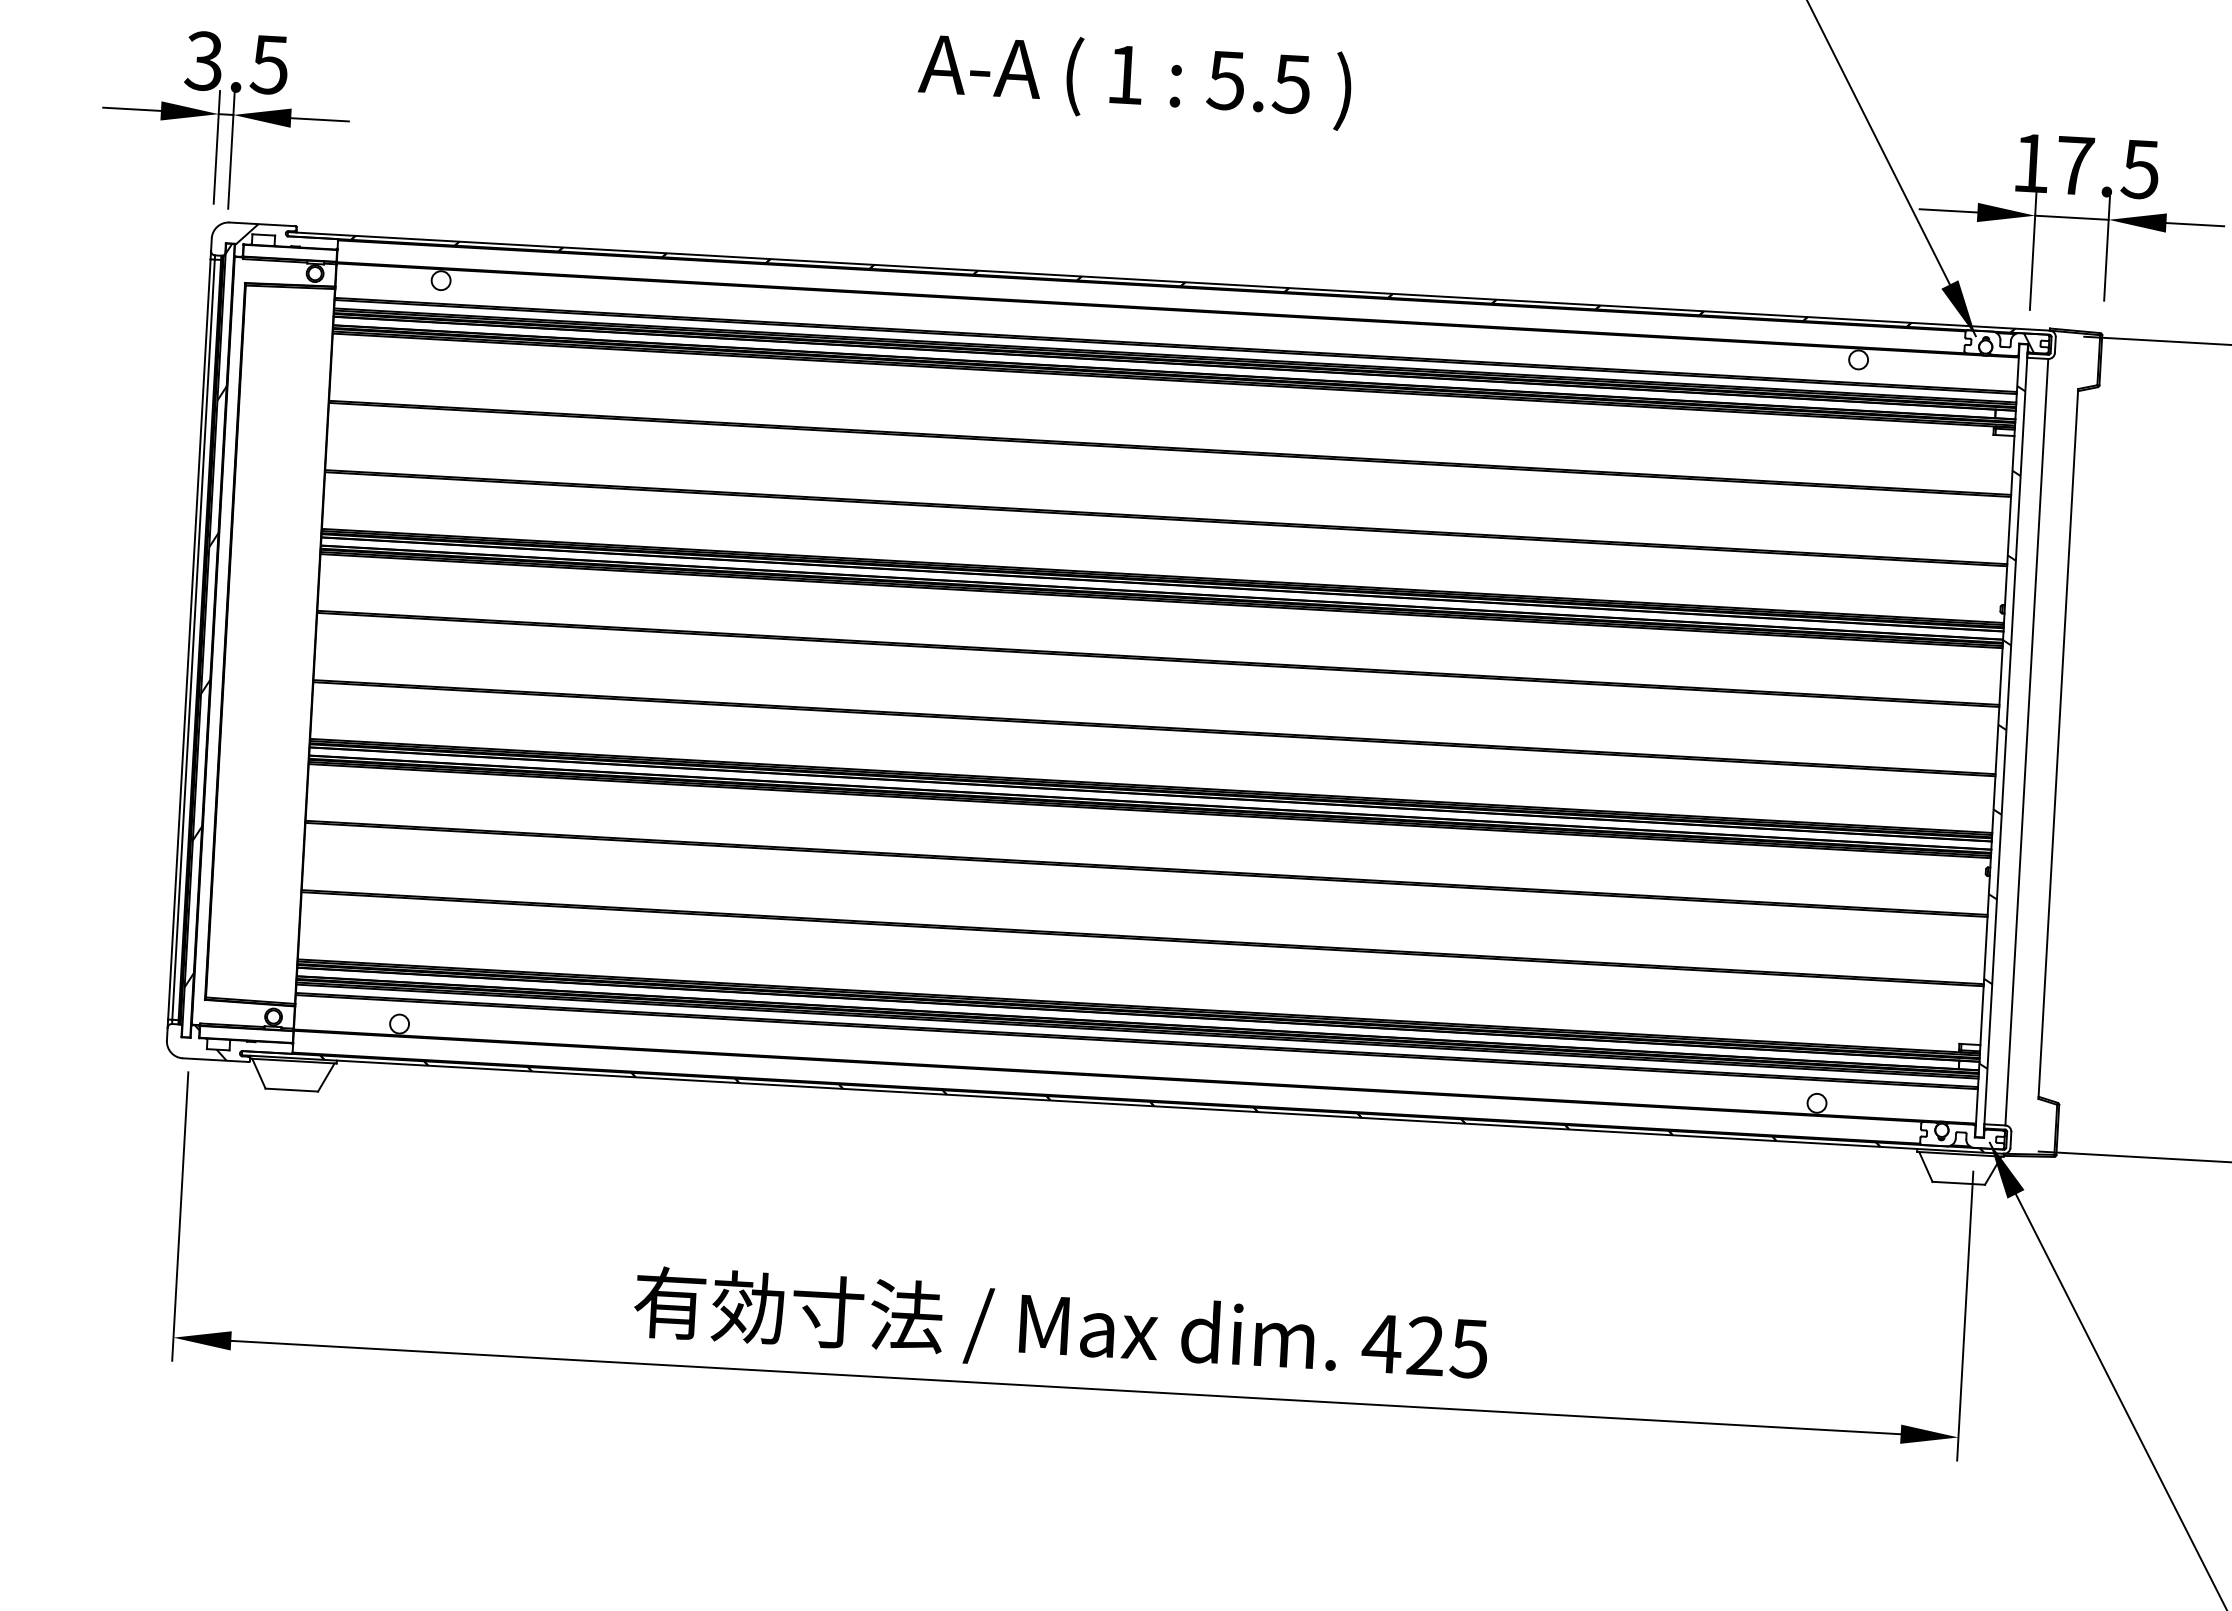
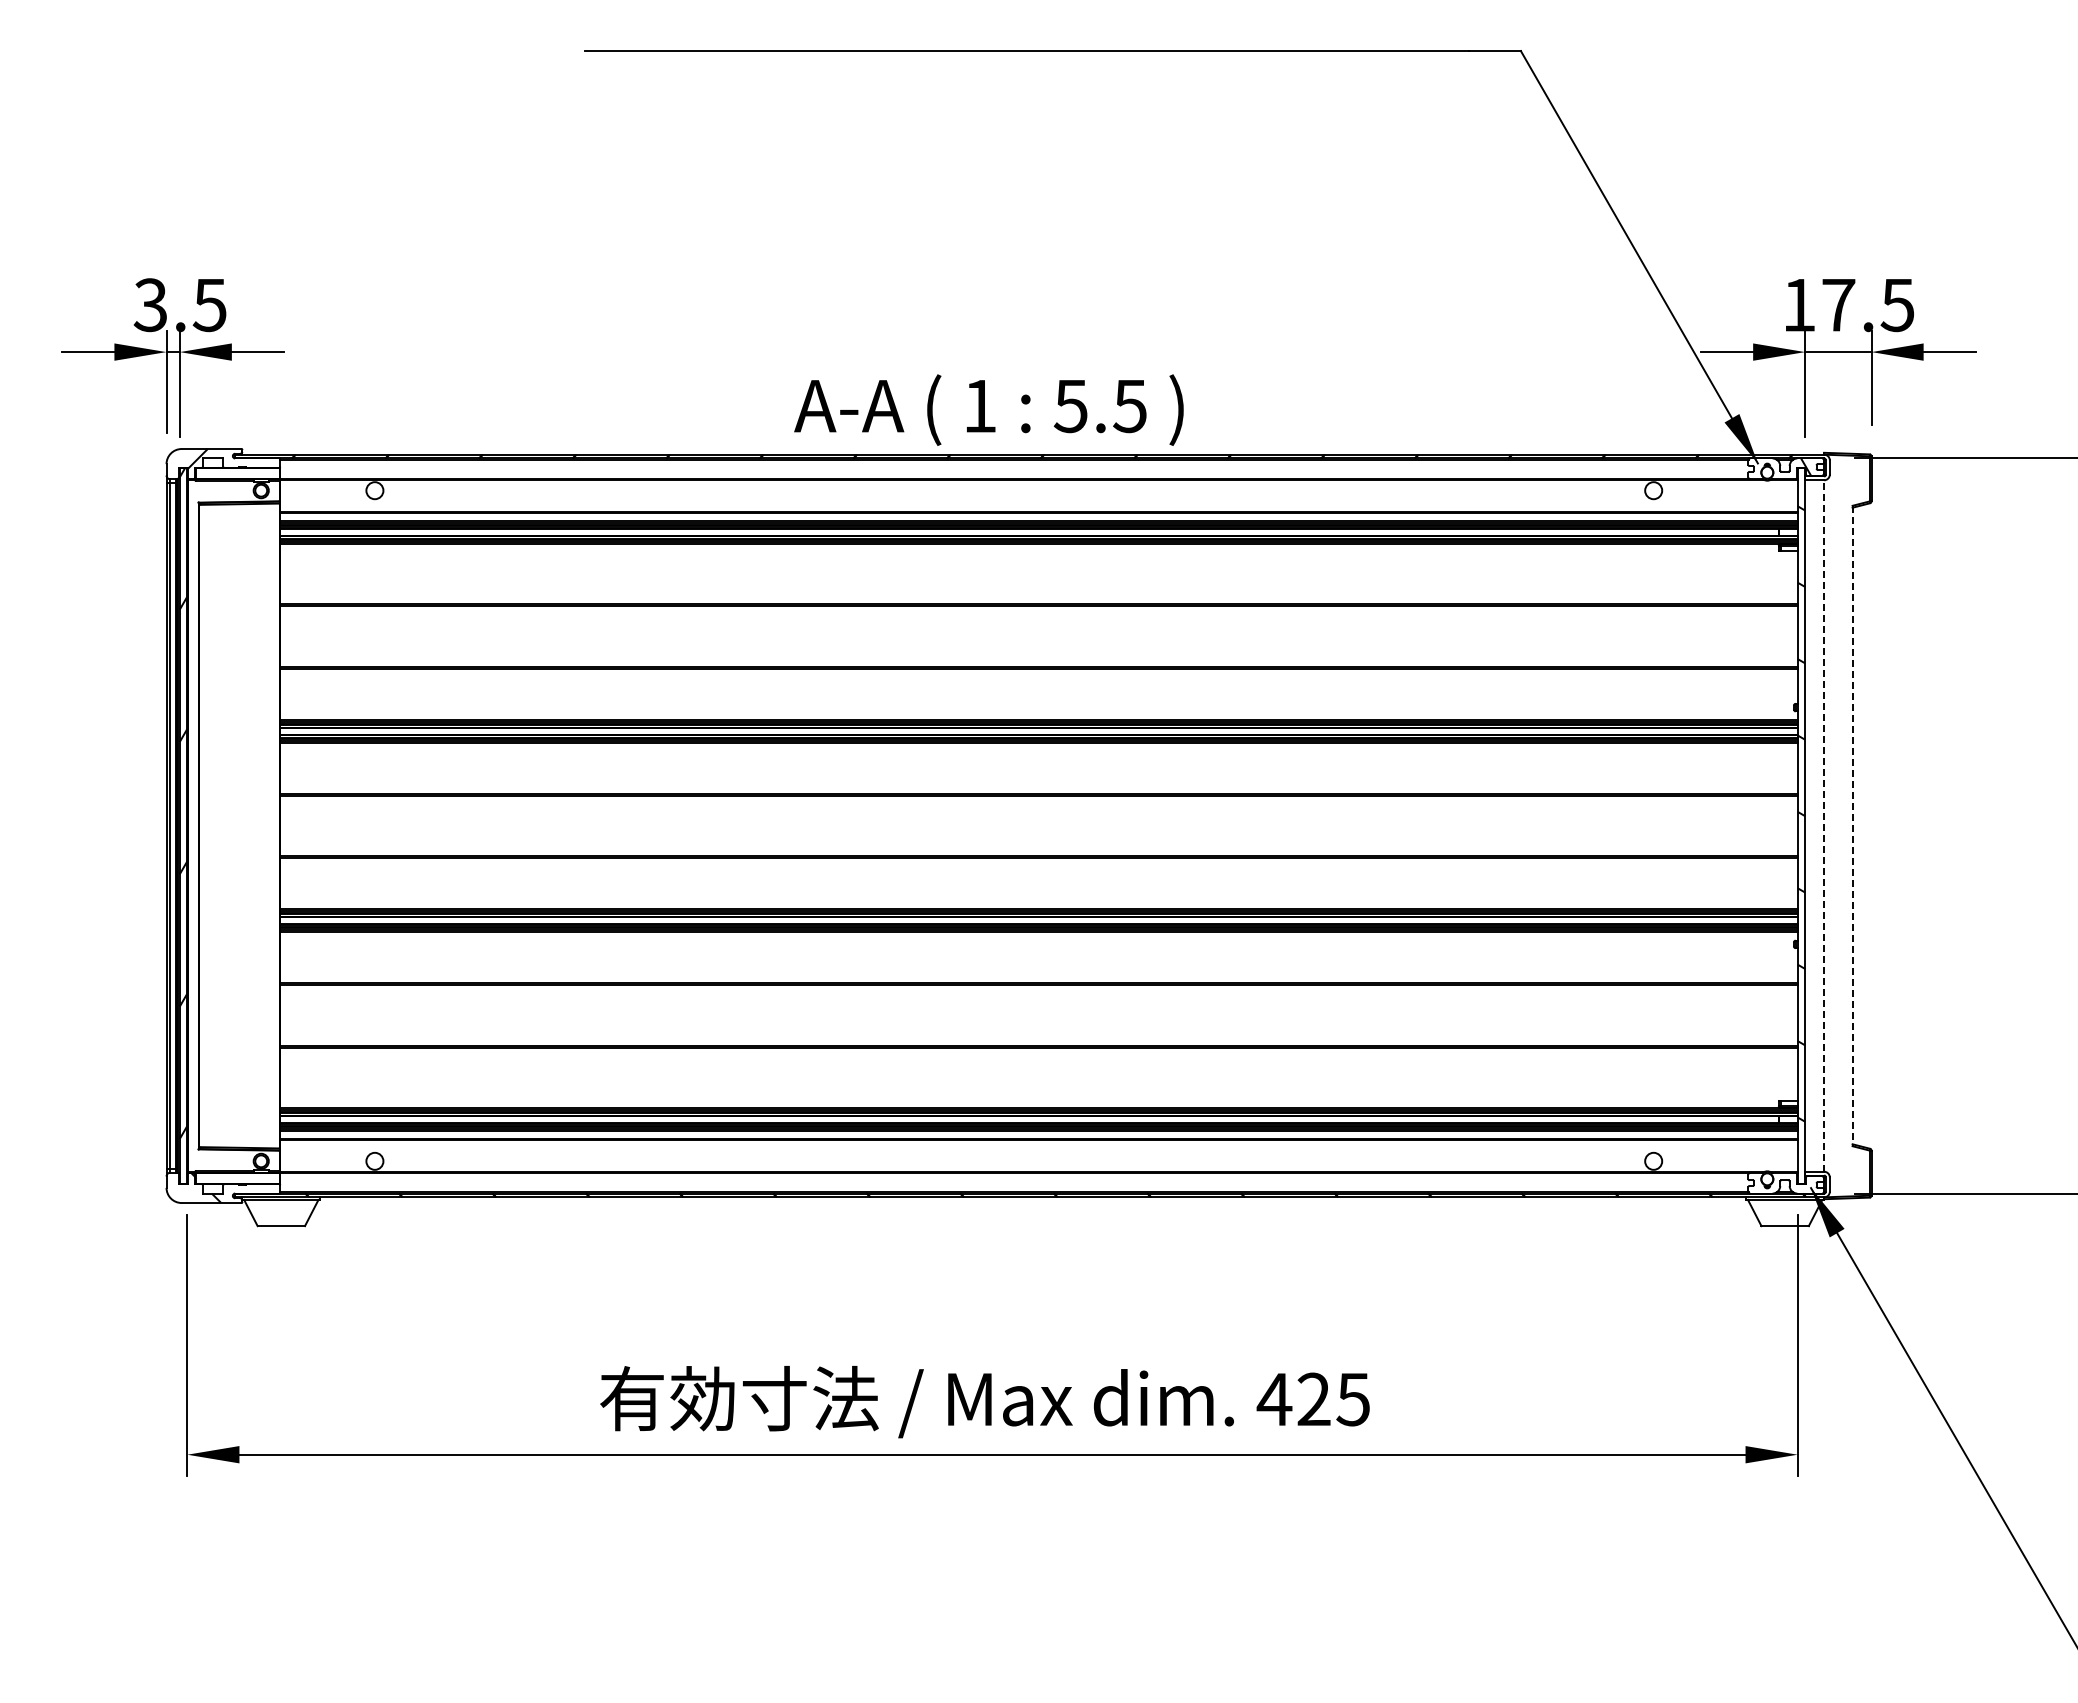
text: (1134, 79) -> (988, 409), moved
line: (2027, 742) -> (1824, 826), solid -> dashed
line: (2058, 744) -> (1852, 826), solid -> dashed

